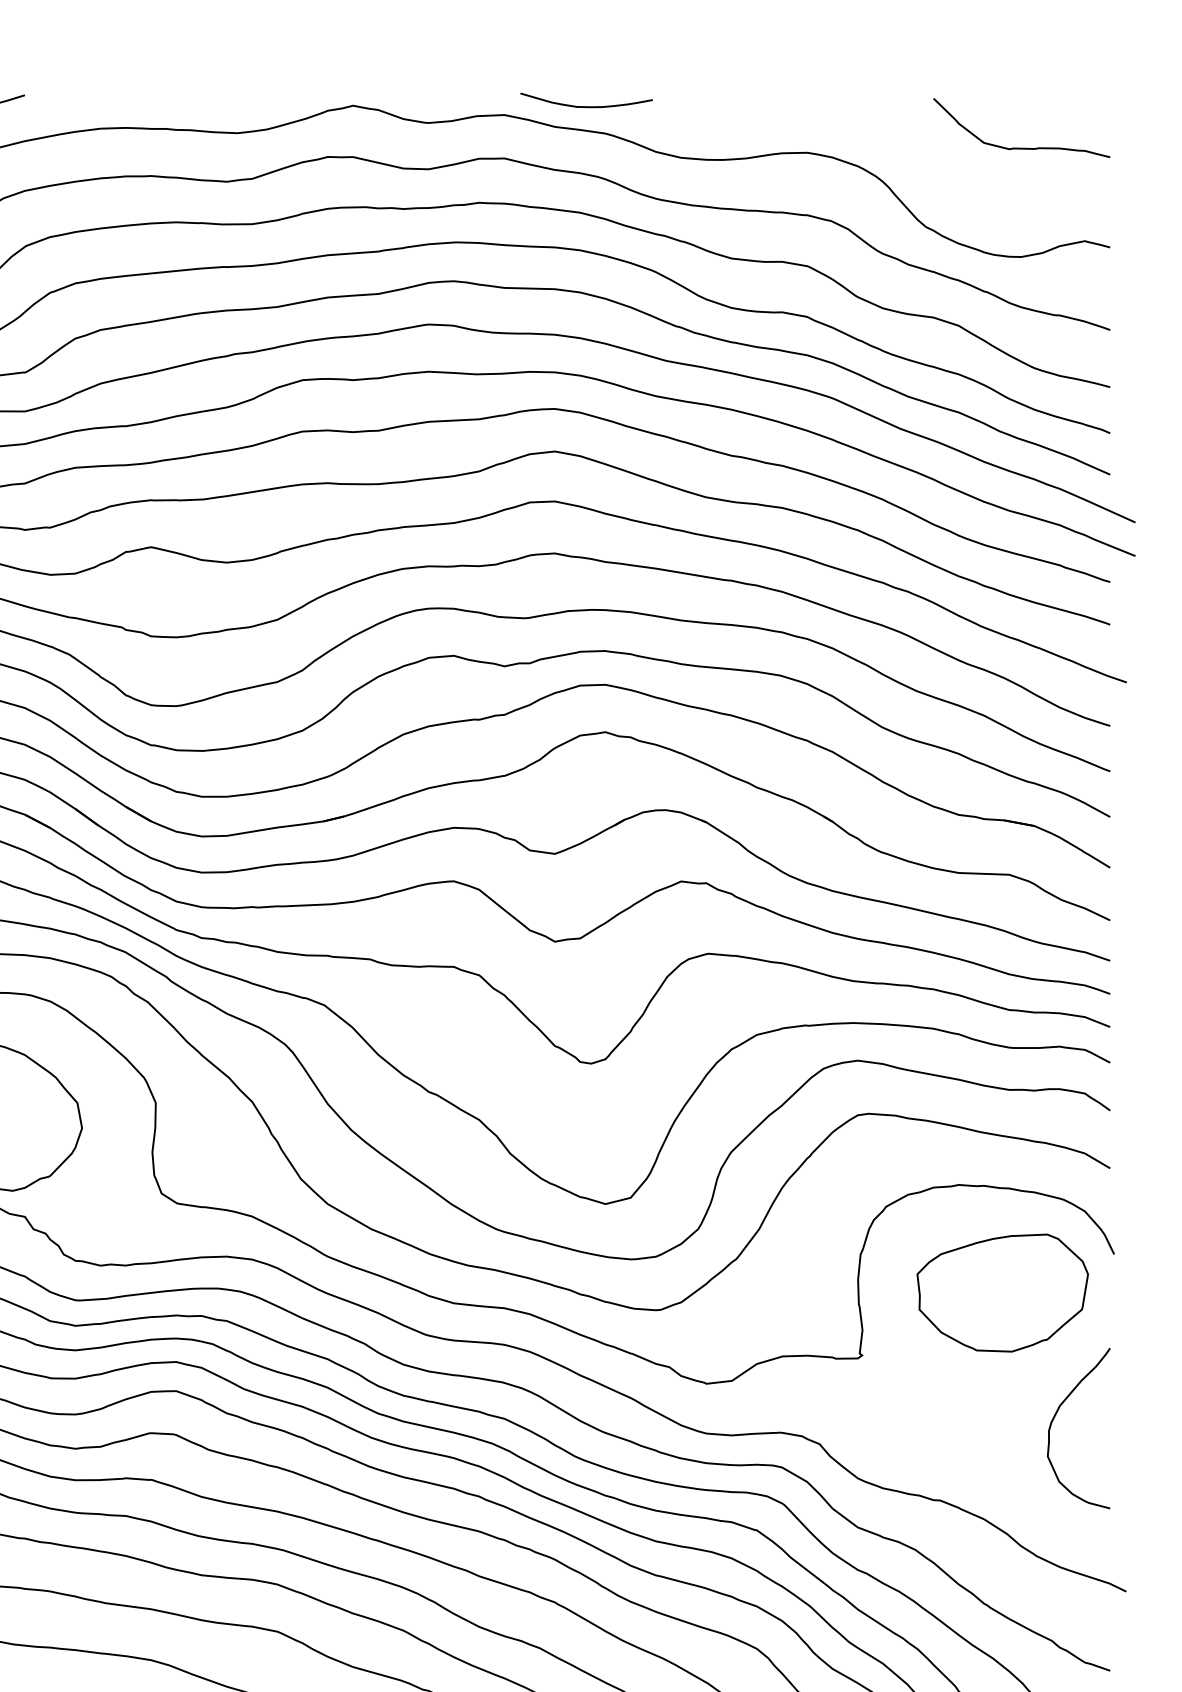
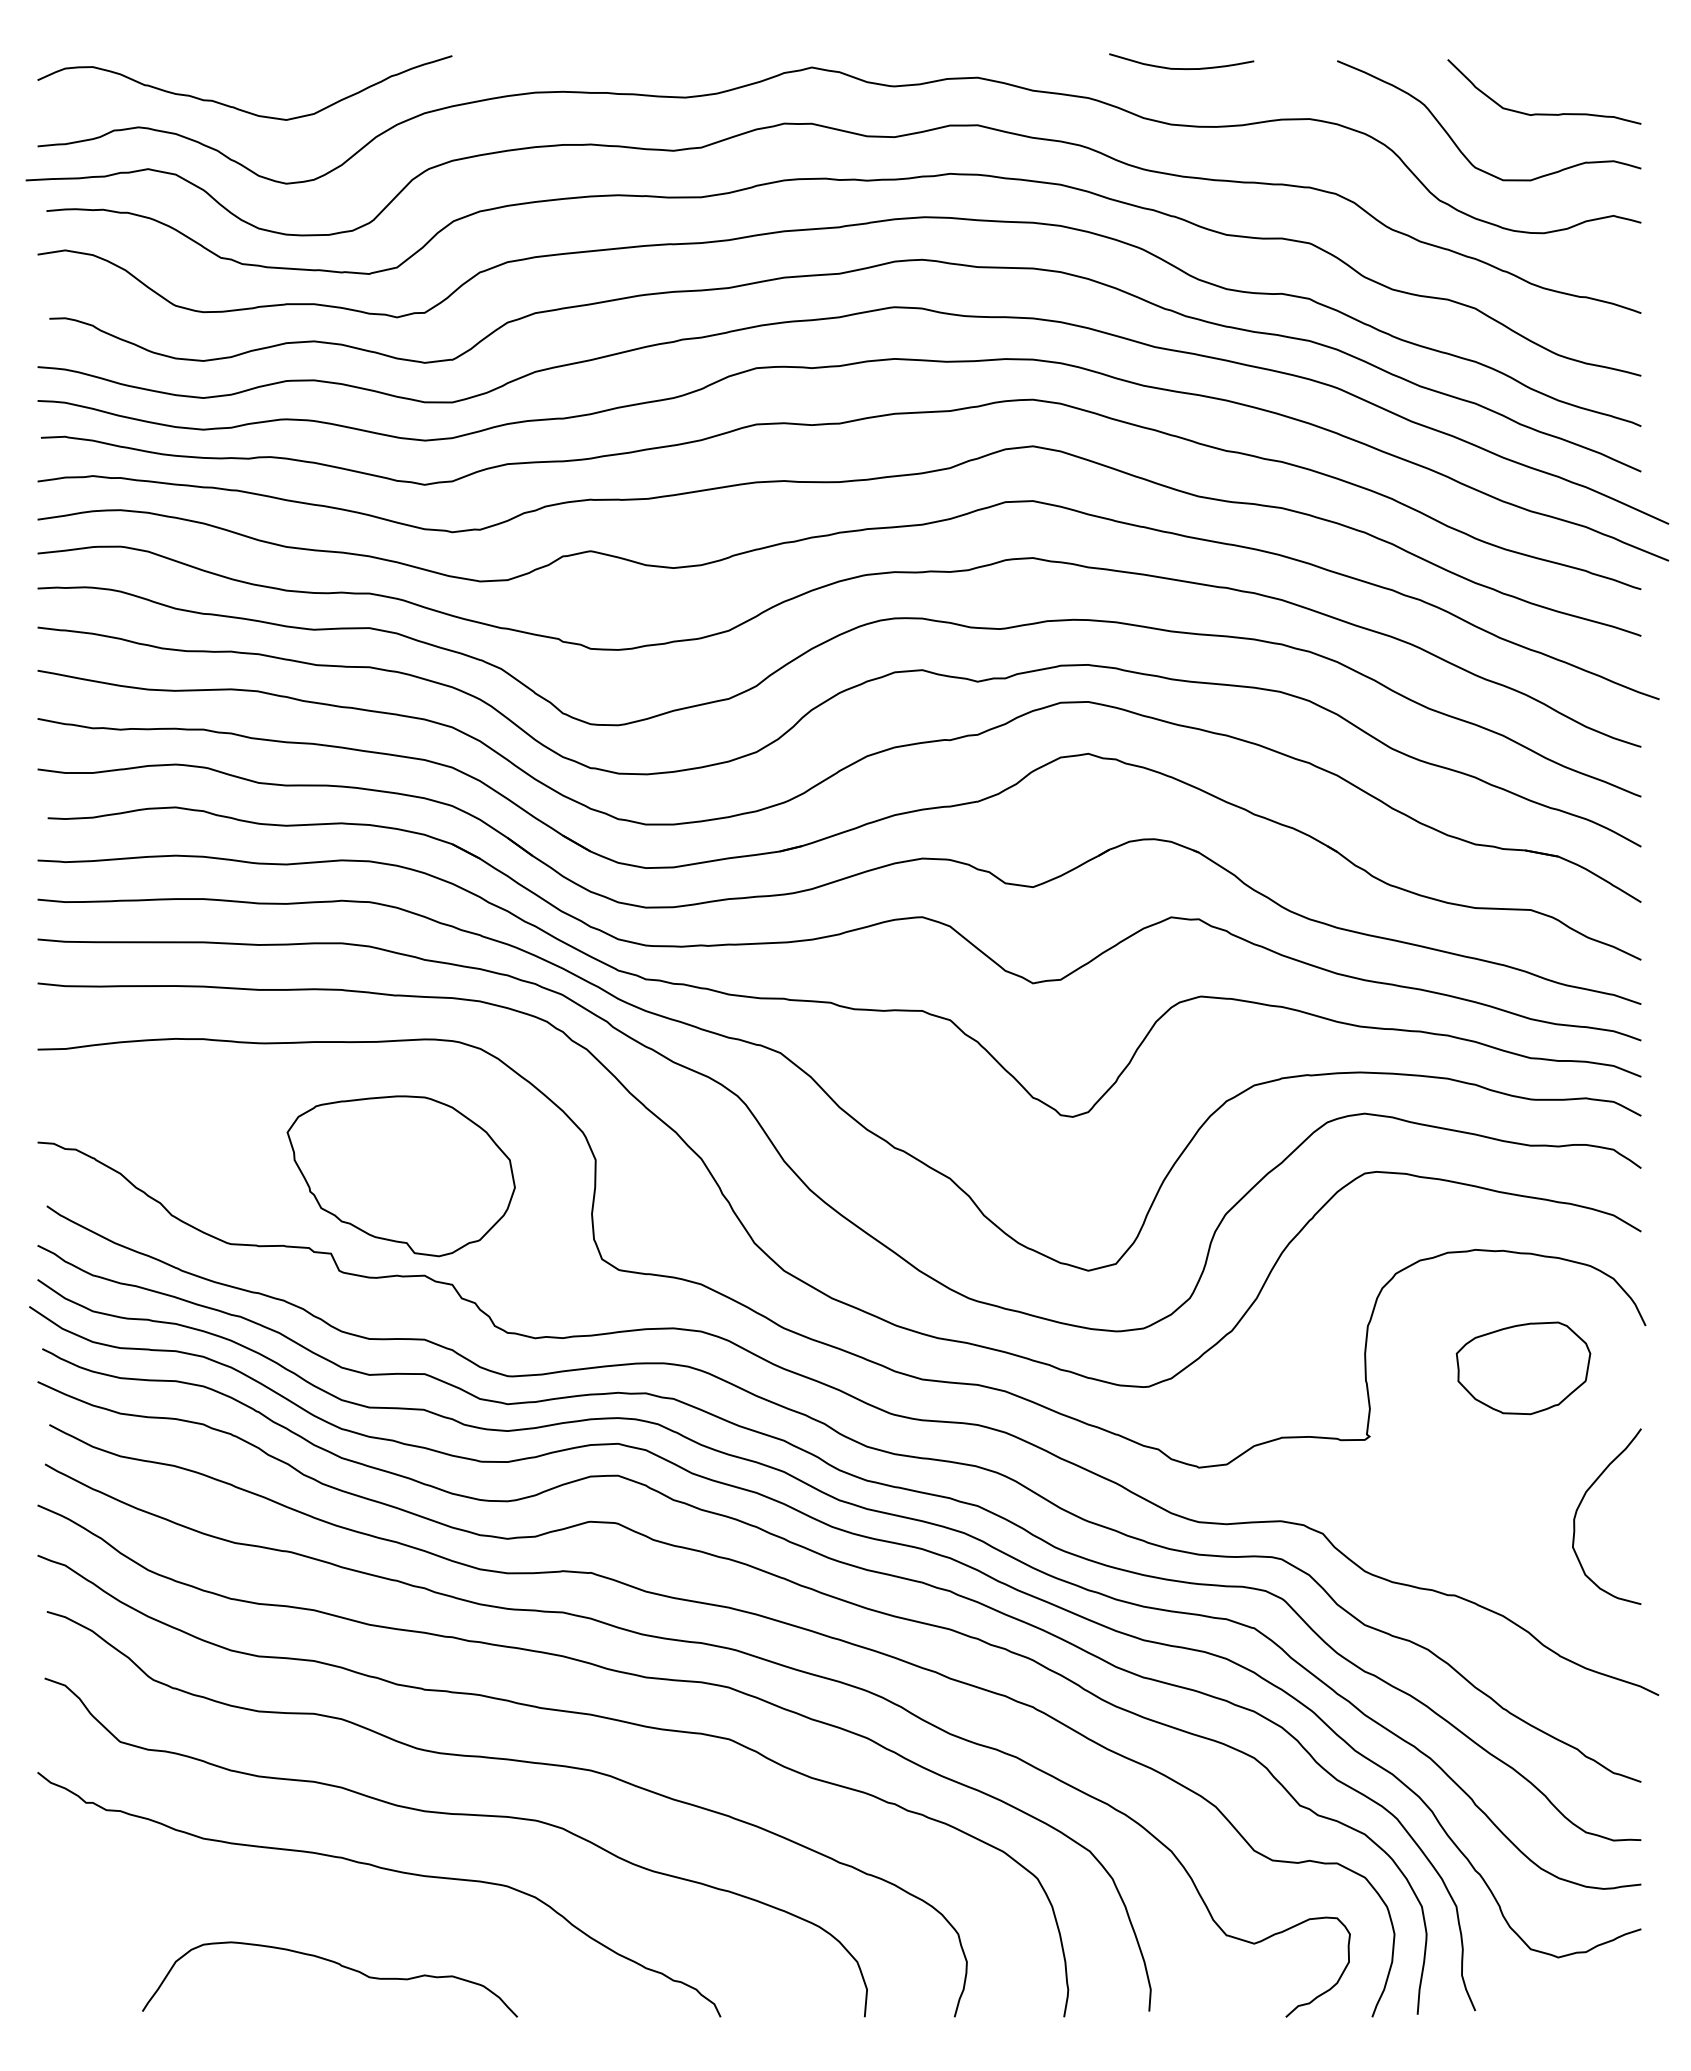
curve: (586, 106) -> (1181, 68), moved
curve: (943, 177) -> (1458, 146), added
part: (1002, 1293) -> (1523, 1368), size x0.71

